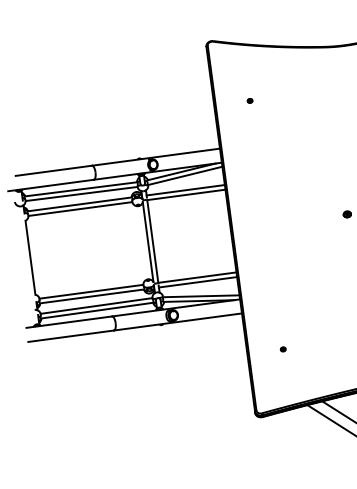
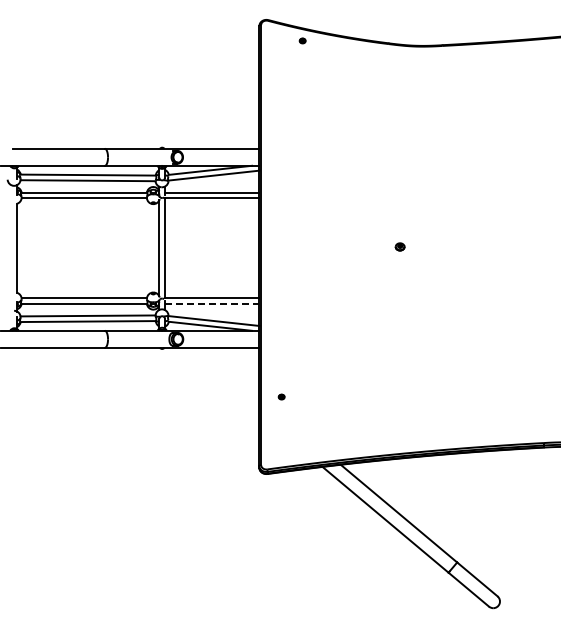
part: (249, 100) -> (302, 40), moved
line: (198, 281) -> (212, 303), solid -> dashed
part: (283, 349) -> (281, 396), moved

